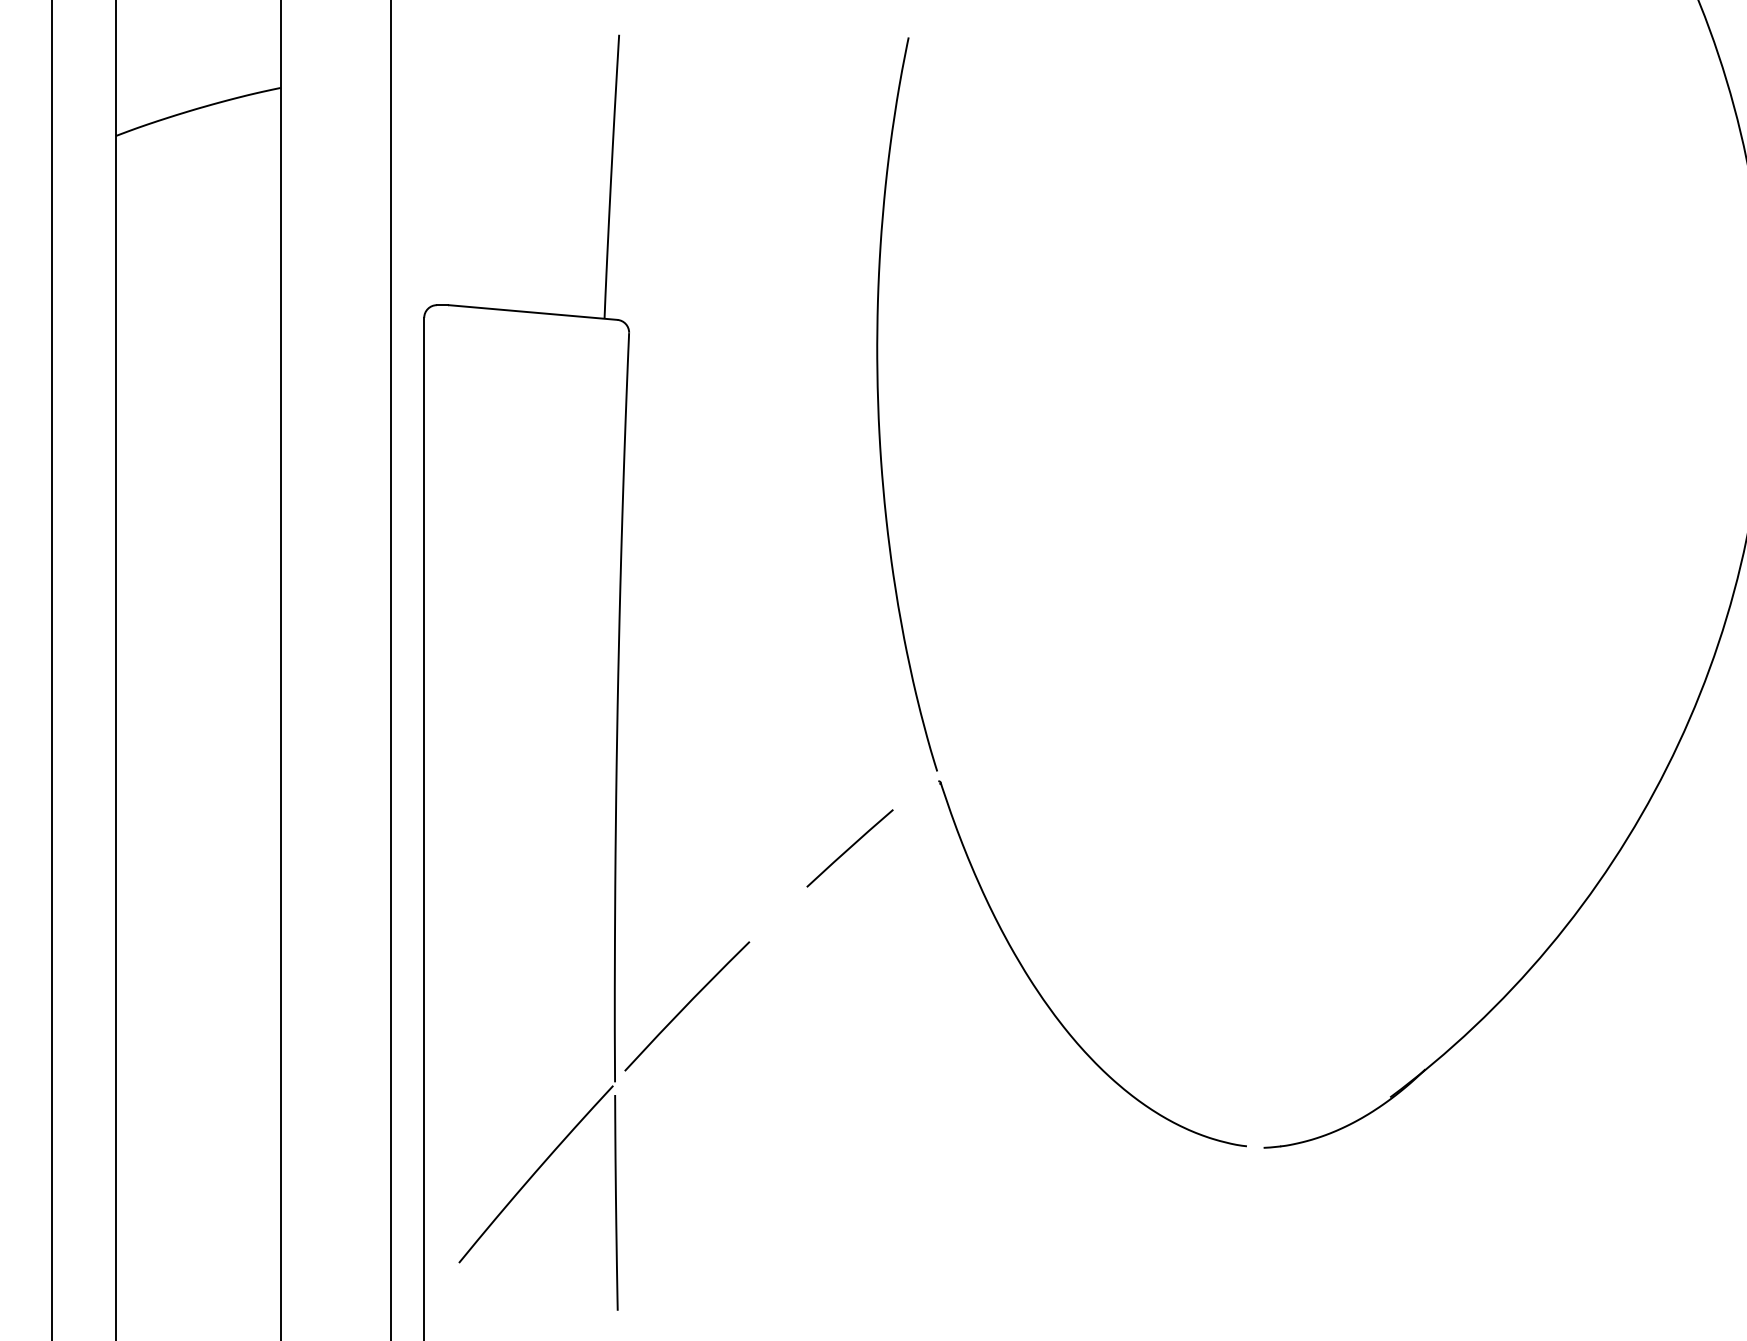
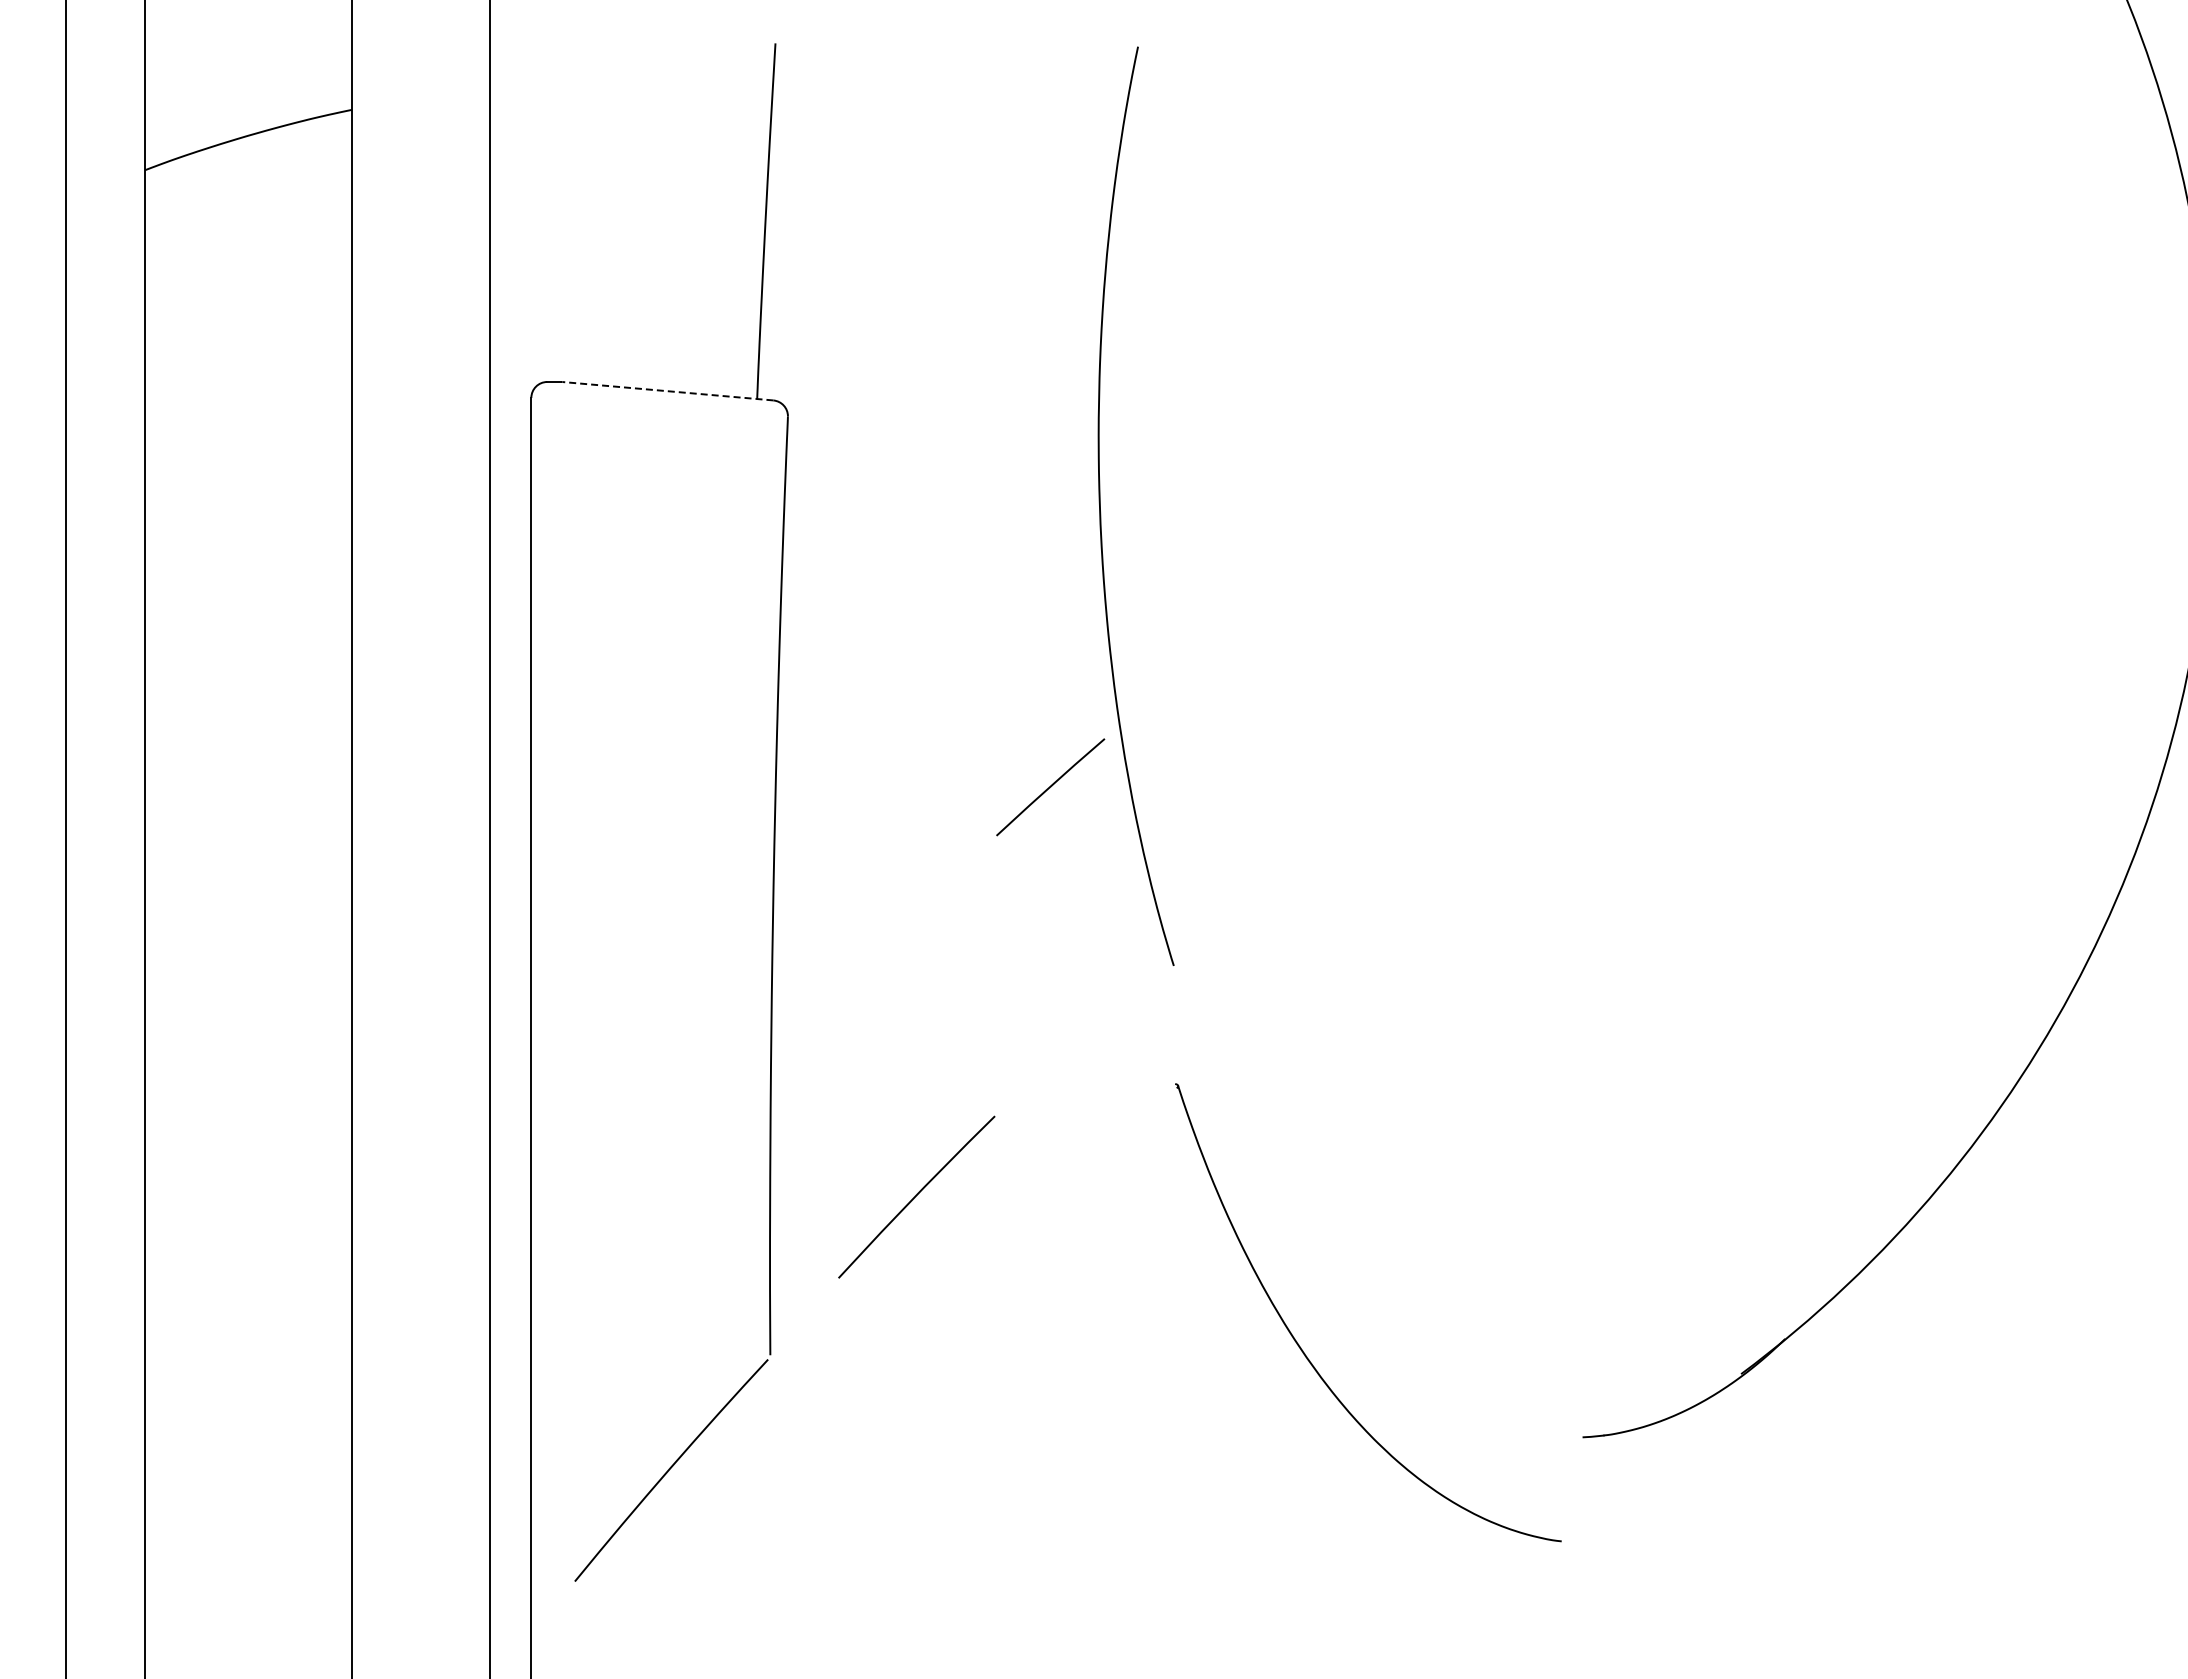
line: (532, 312) -> (667, 391), solid -> dashed
line: (849, 848) -> (1050, 787), moved
part: (1042, 996) -> (1305, 1353), moved
line: (687, 1005) -> (916, 1196), moved
line: (615, 1203) -> (771, 1506), removed

